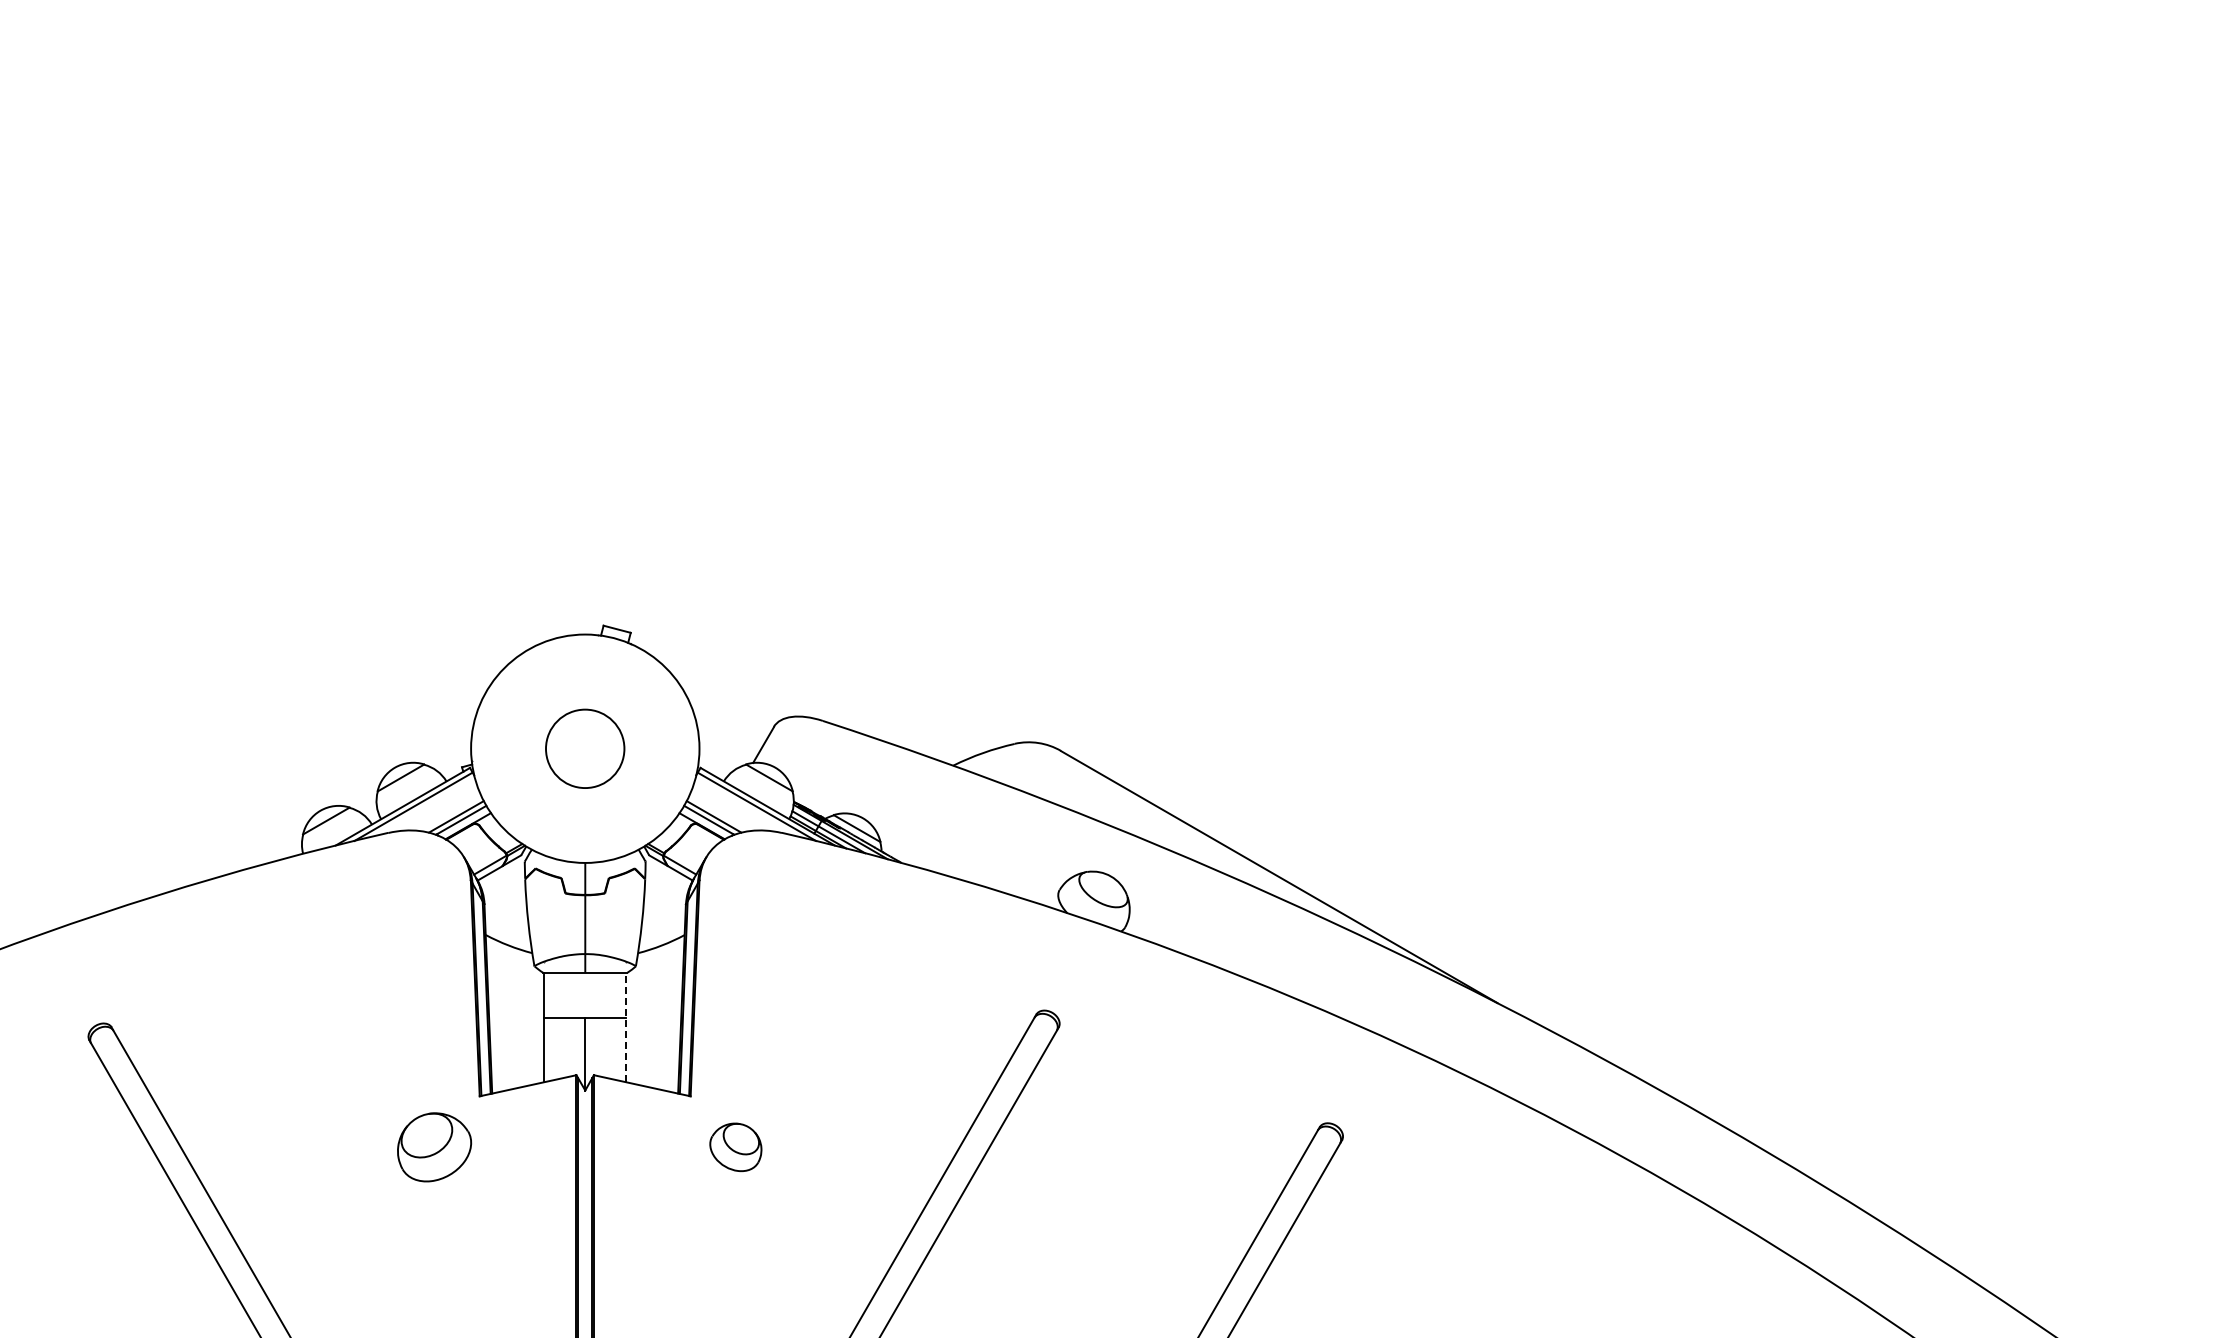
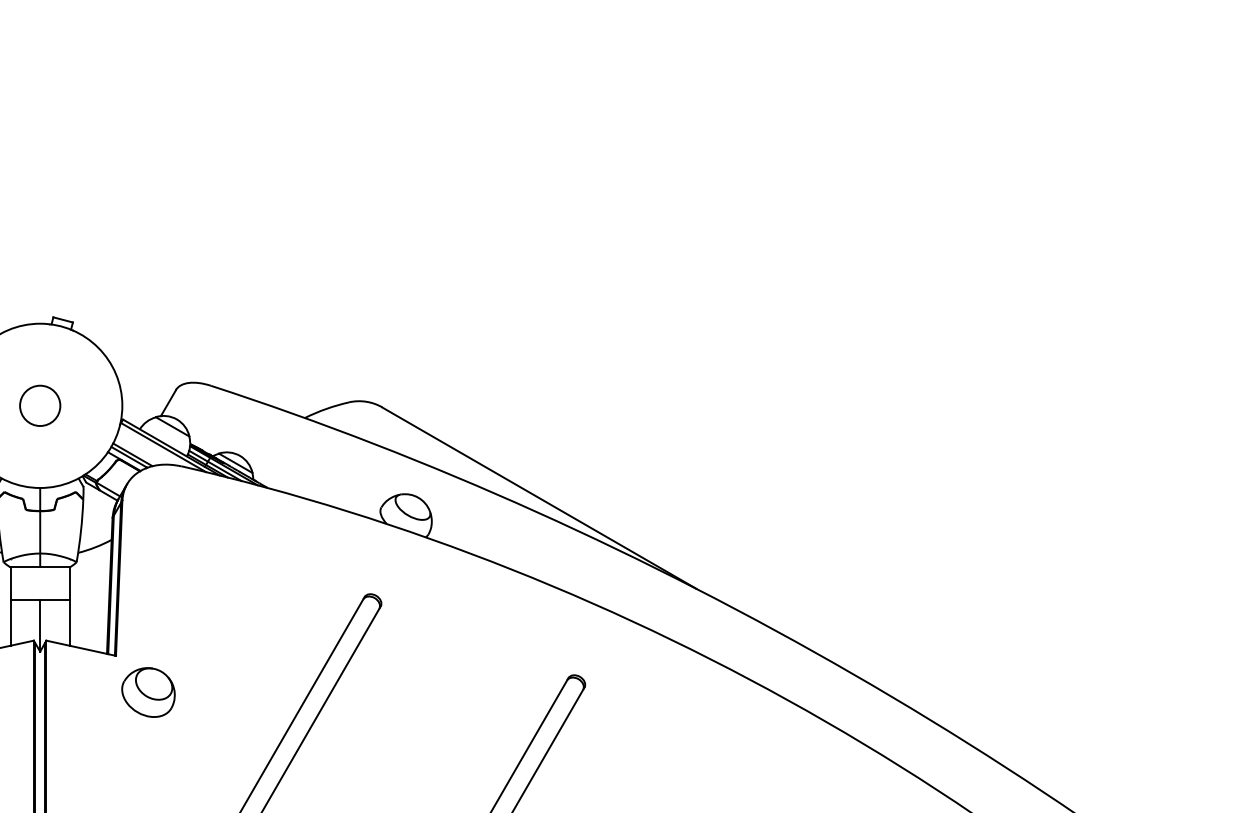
circle: (585, 748) -> (40, 405), size x0.71
line: (626, 1027) -> (69, 606), dashed -> solid
part: (735, 1147) -> (148, 692), size x1.43

